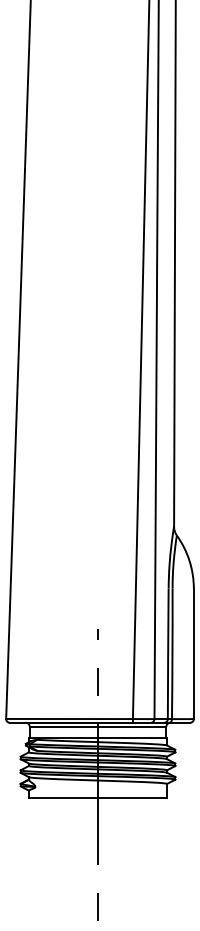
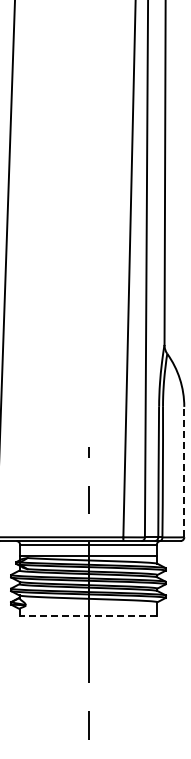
line: (193, 653) -> (183, 471), solid -> dashed
line: (98, 797) -> (88, 615), solid -> dashed

